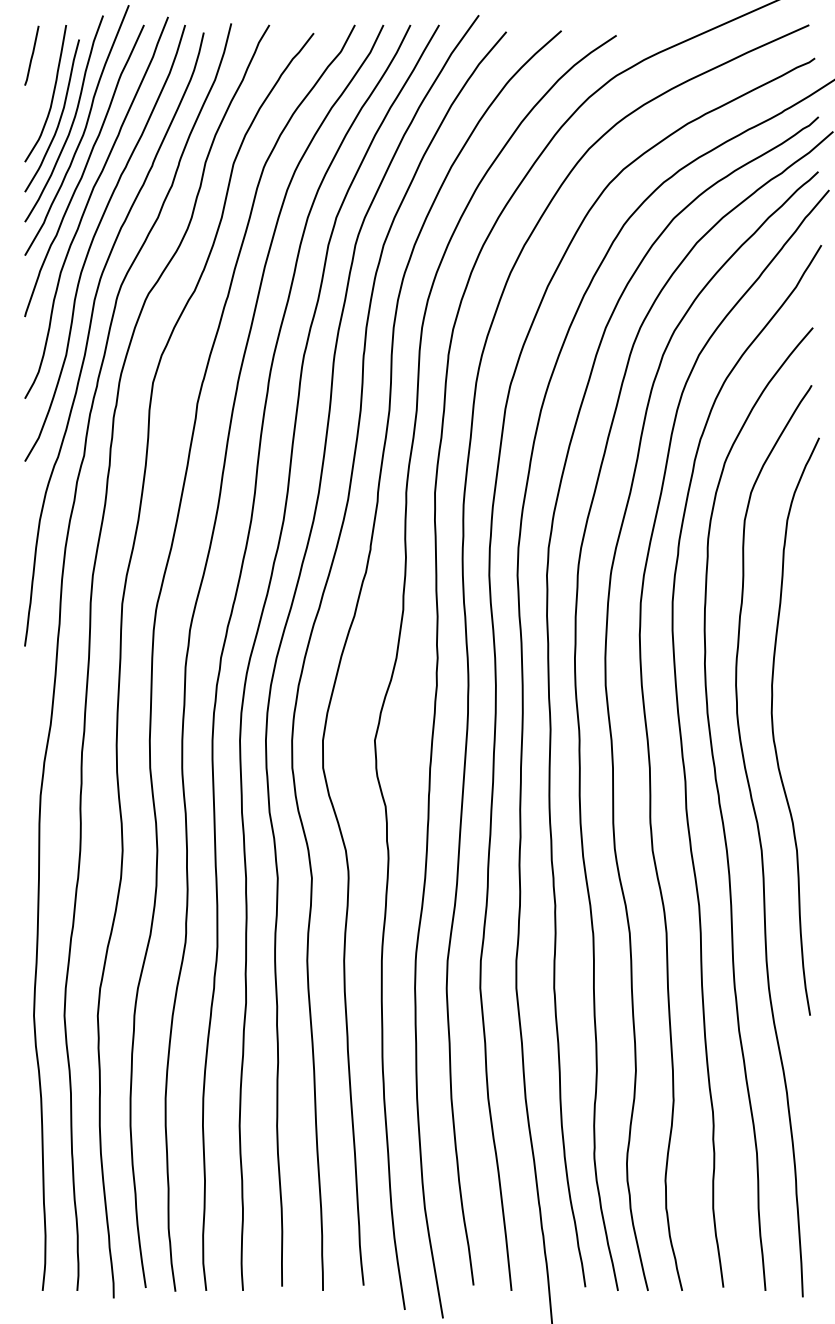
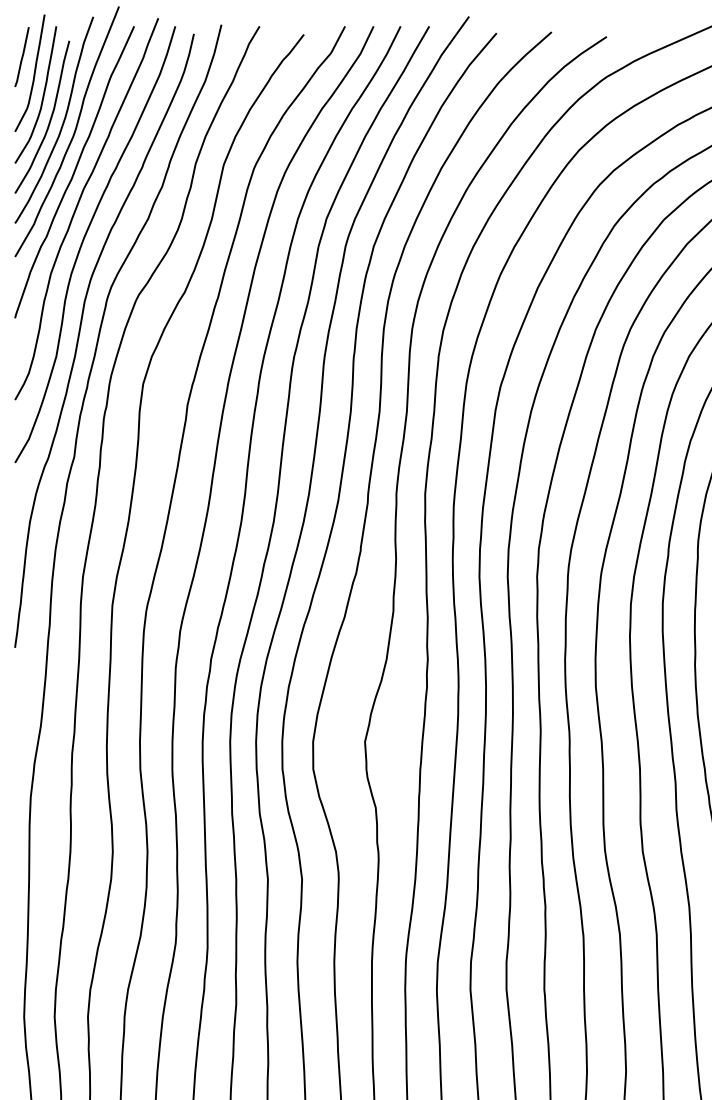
curve: (43, 71) -> (33, 72), added

